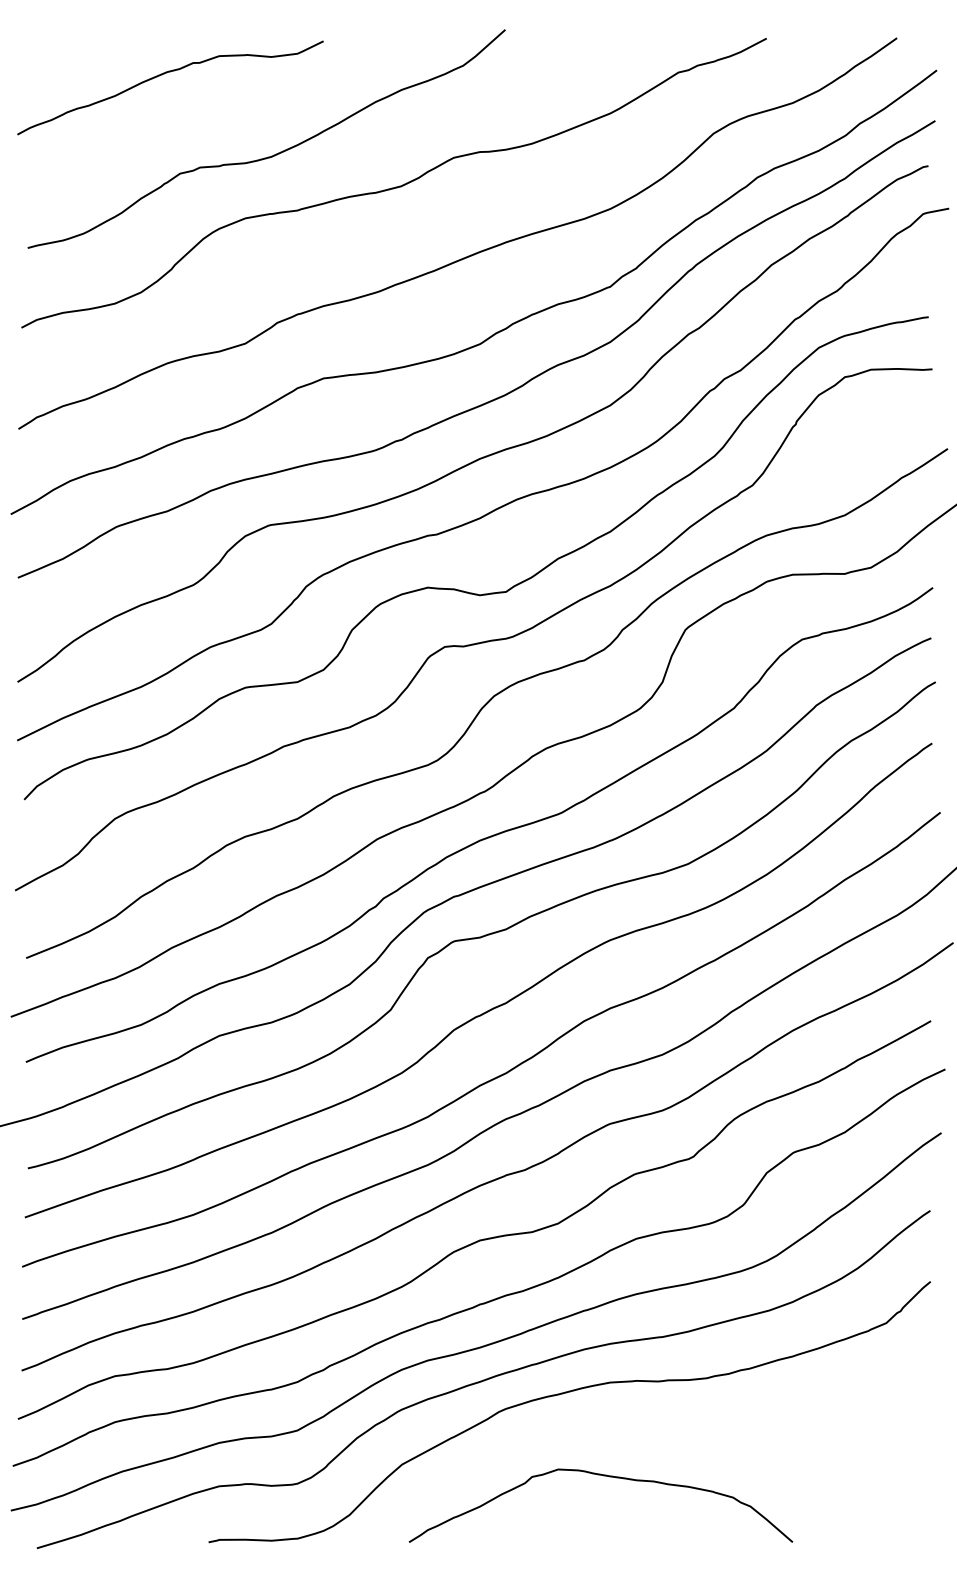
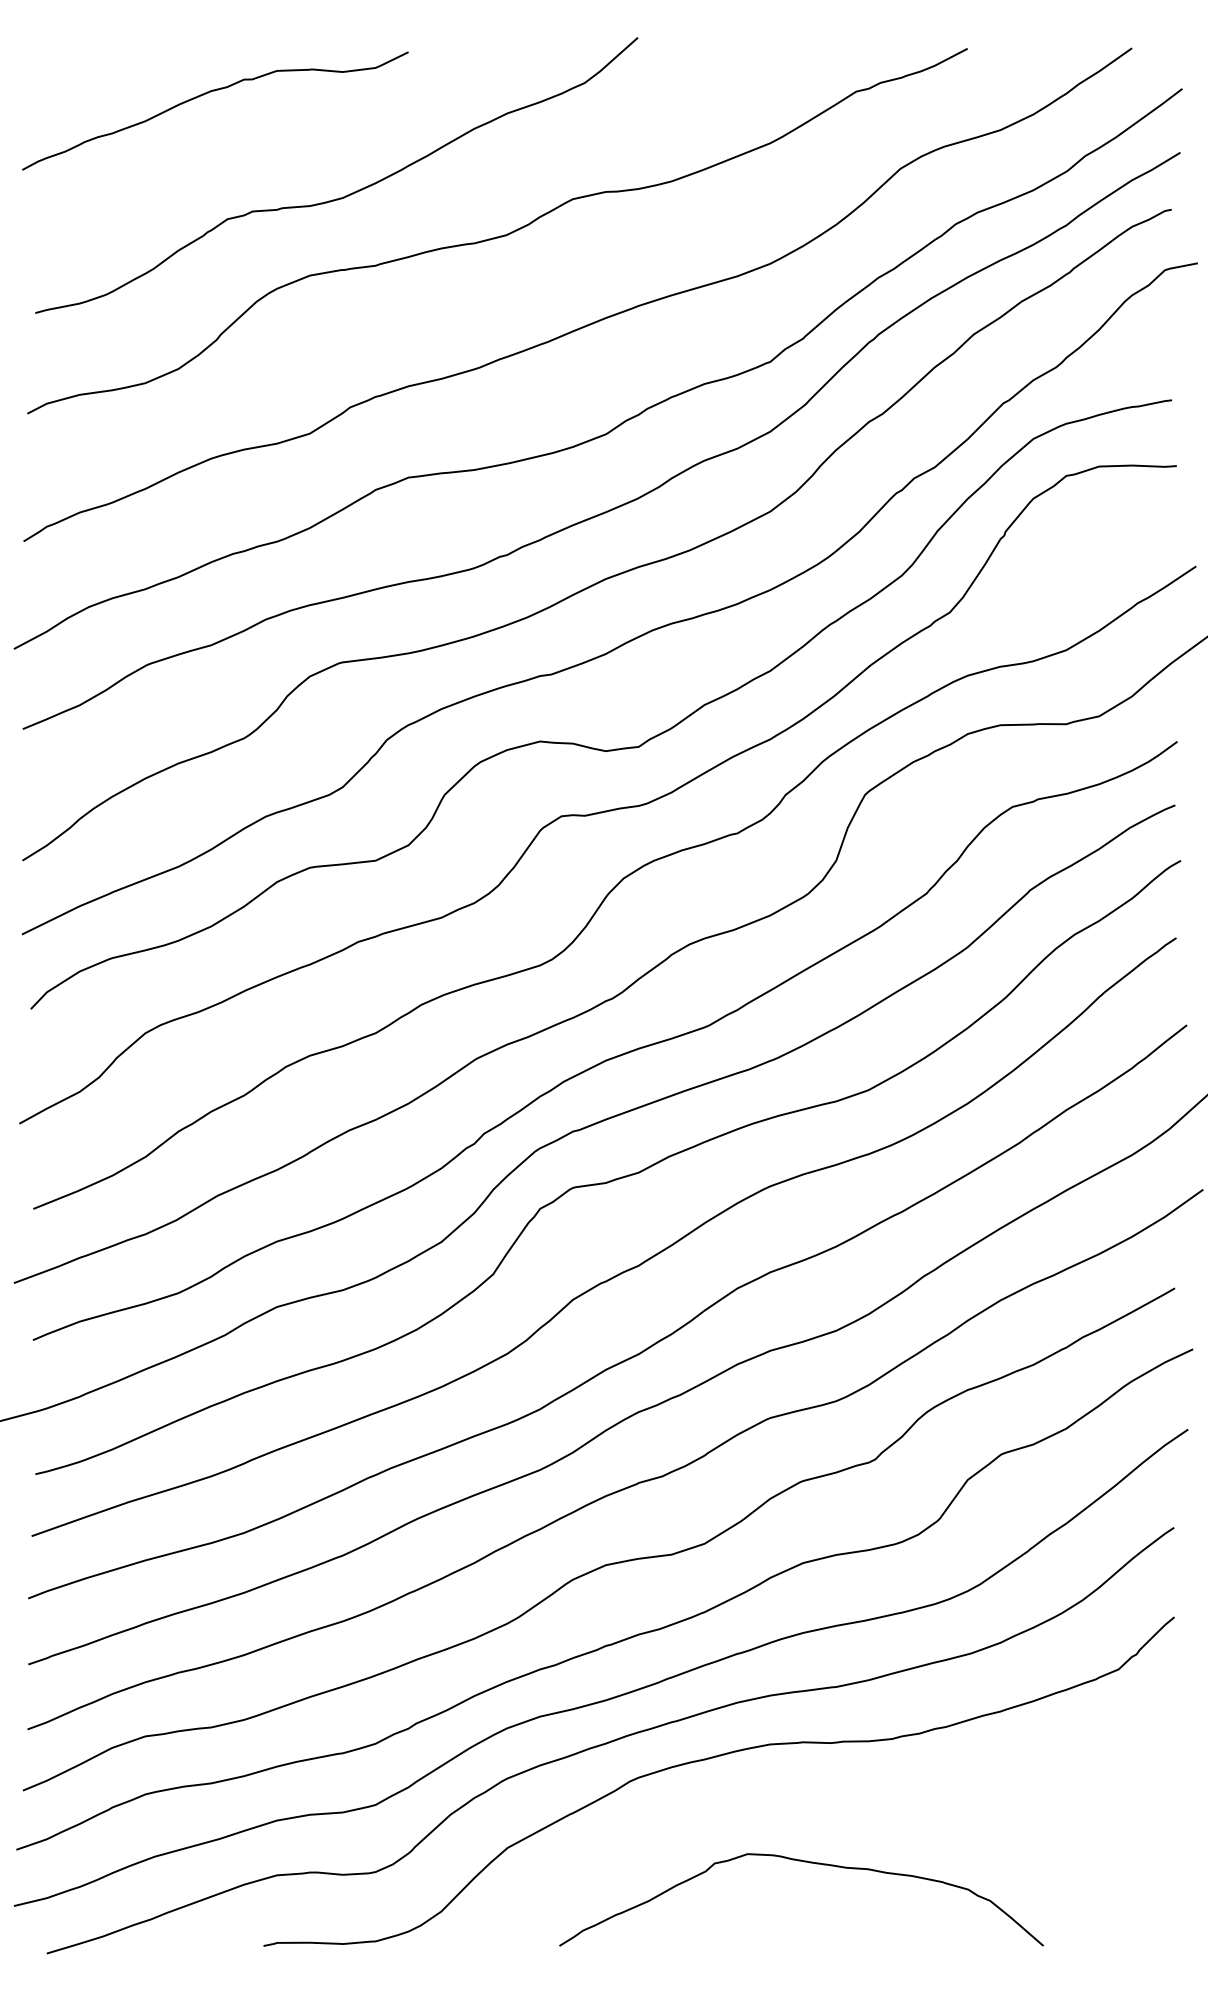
curve: (607, 1476) -> (809, 1863), moved

